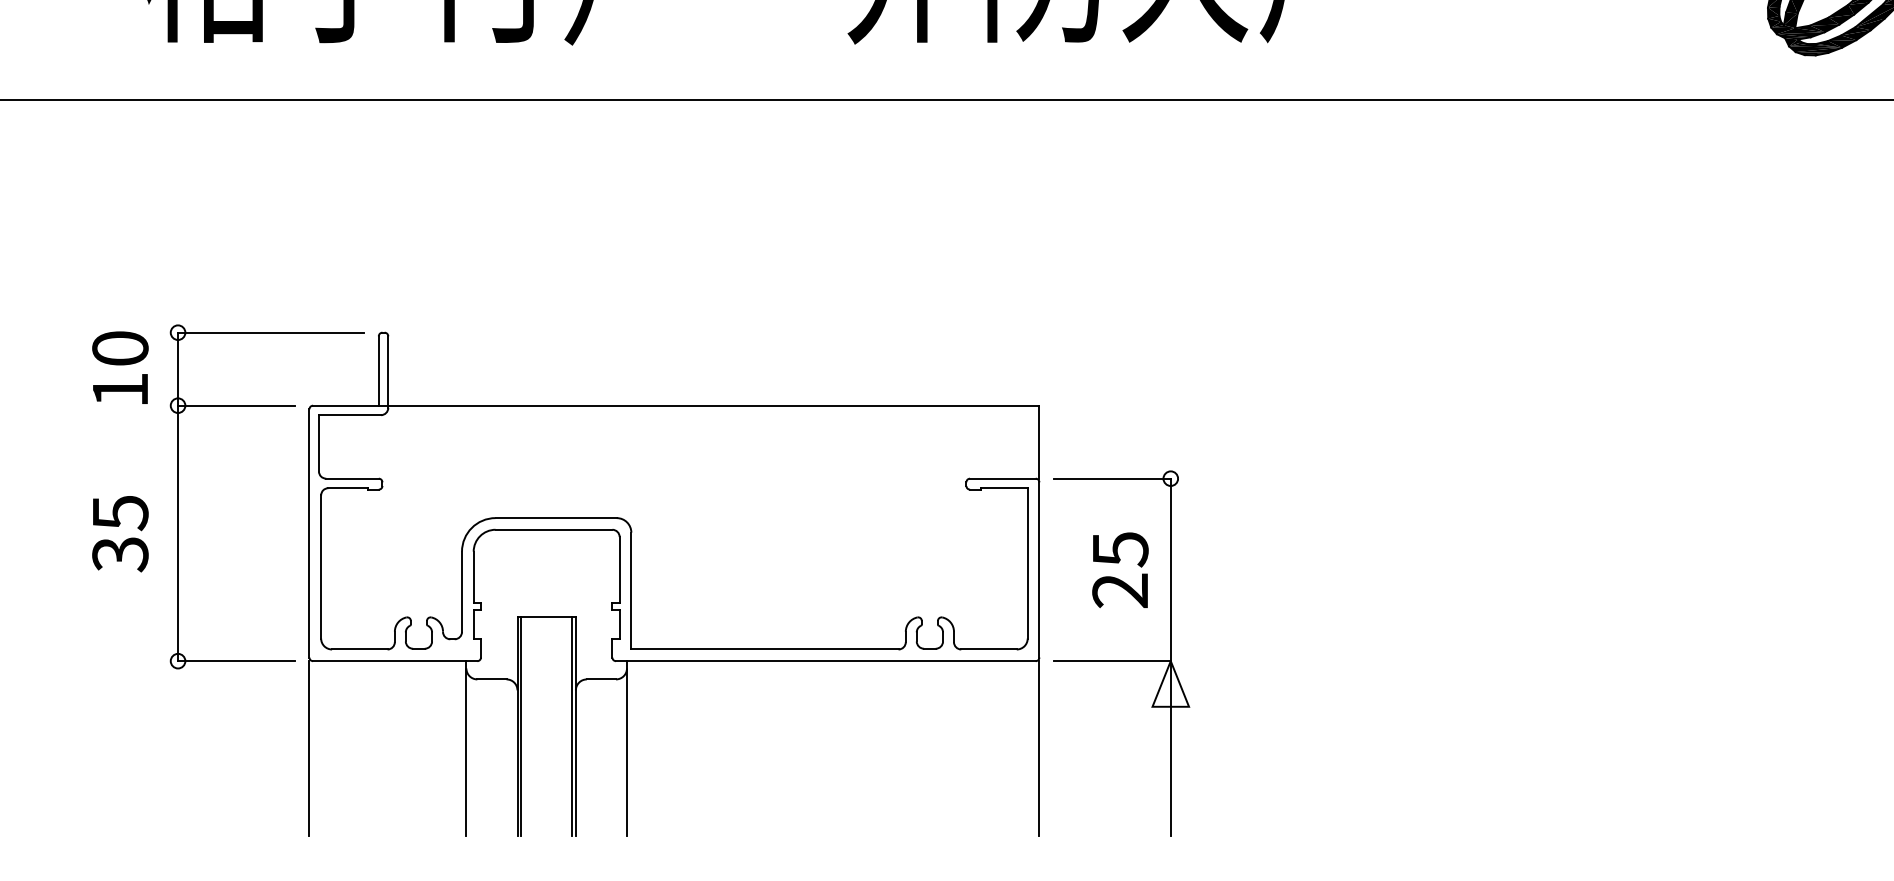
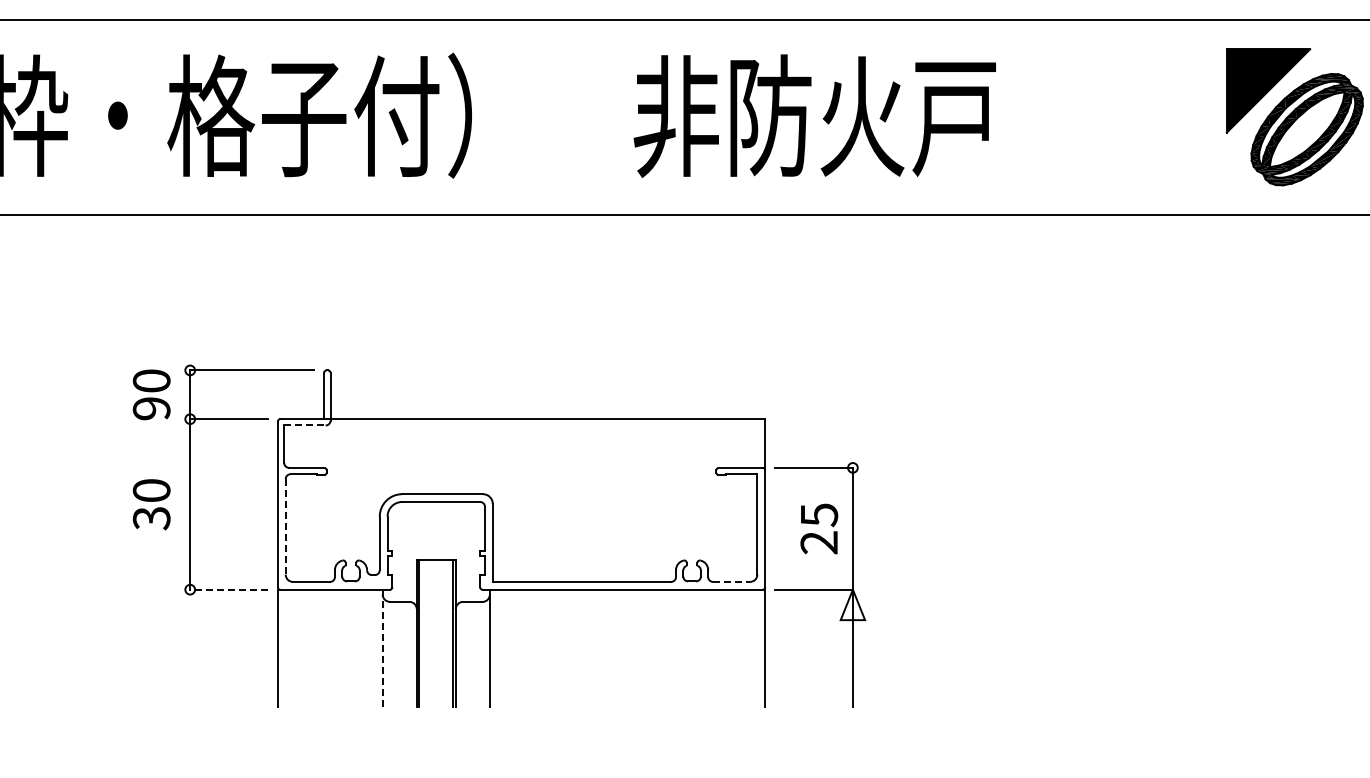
text: (120, 389) -> (151, 408), 10 -> 90
line: (349, 415) -> (304, 425), solid -> dashed
text: (120, 512) -> (151, 490), 35 -> 30
line: (320, 566) -> (285, 526), solid -> dashed
line: (988, 648) -> (731, 581), solid -> dashed
line: (236, 660) -> (229, 589), solid -> dashed
line: (466, 749) -> (382, 648), solid -> dashed

